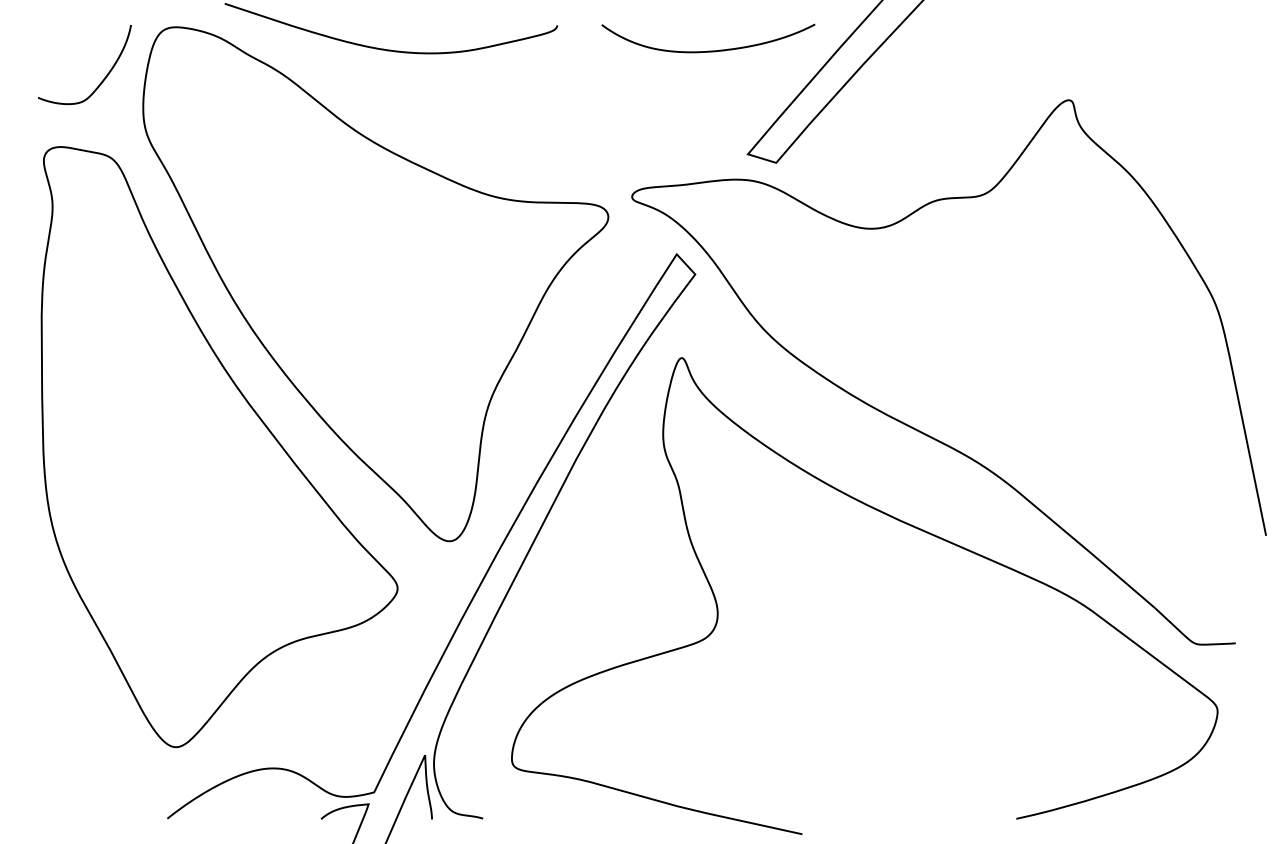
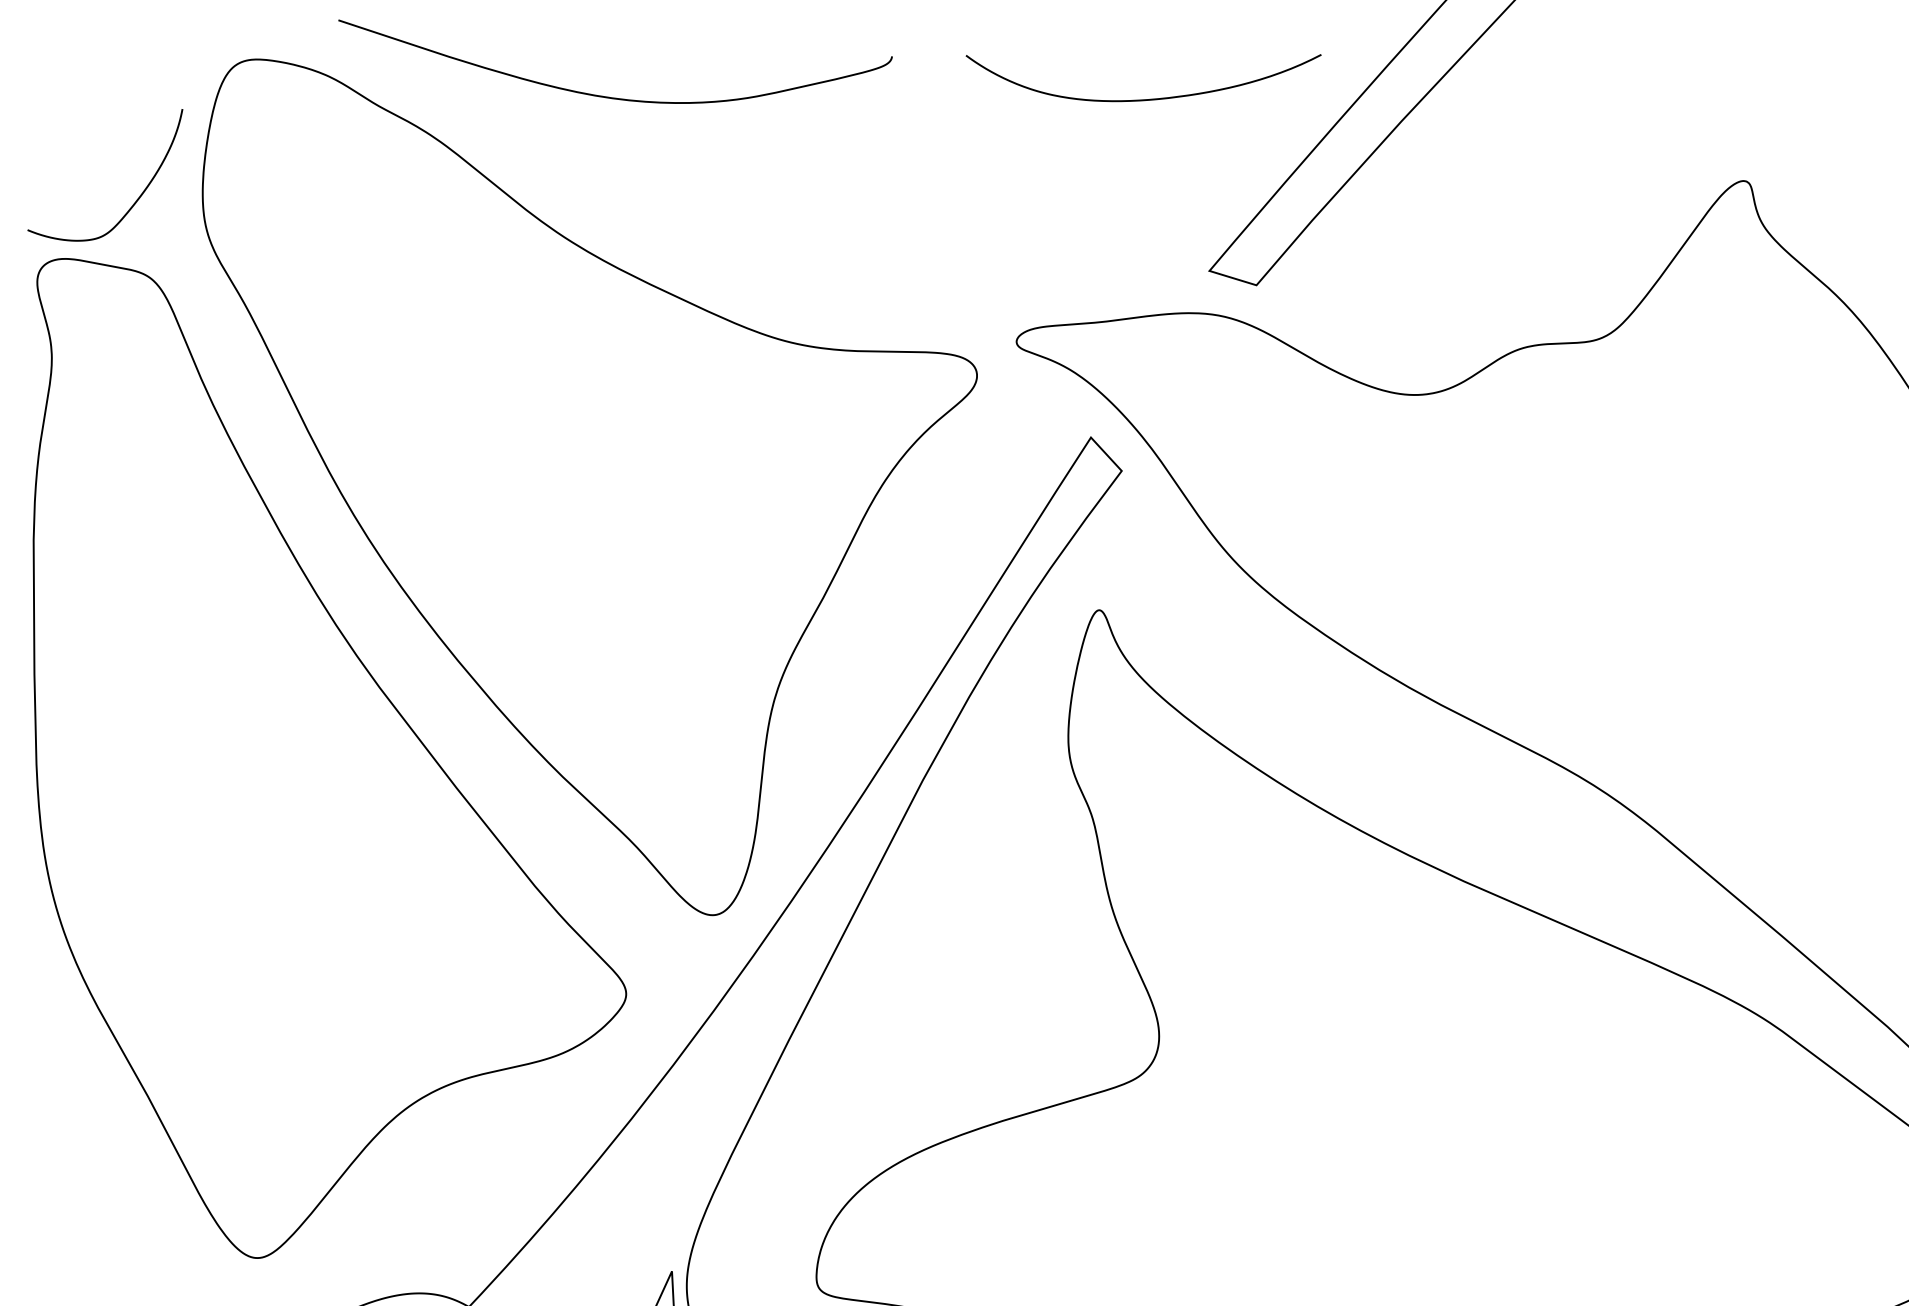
curve: (103, 78) -> (136, 198), moved

